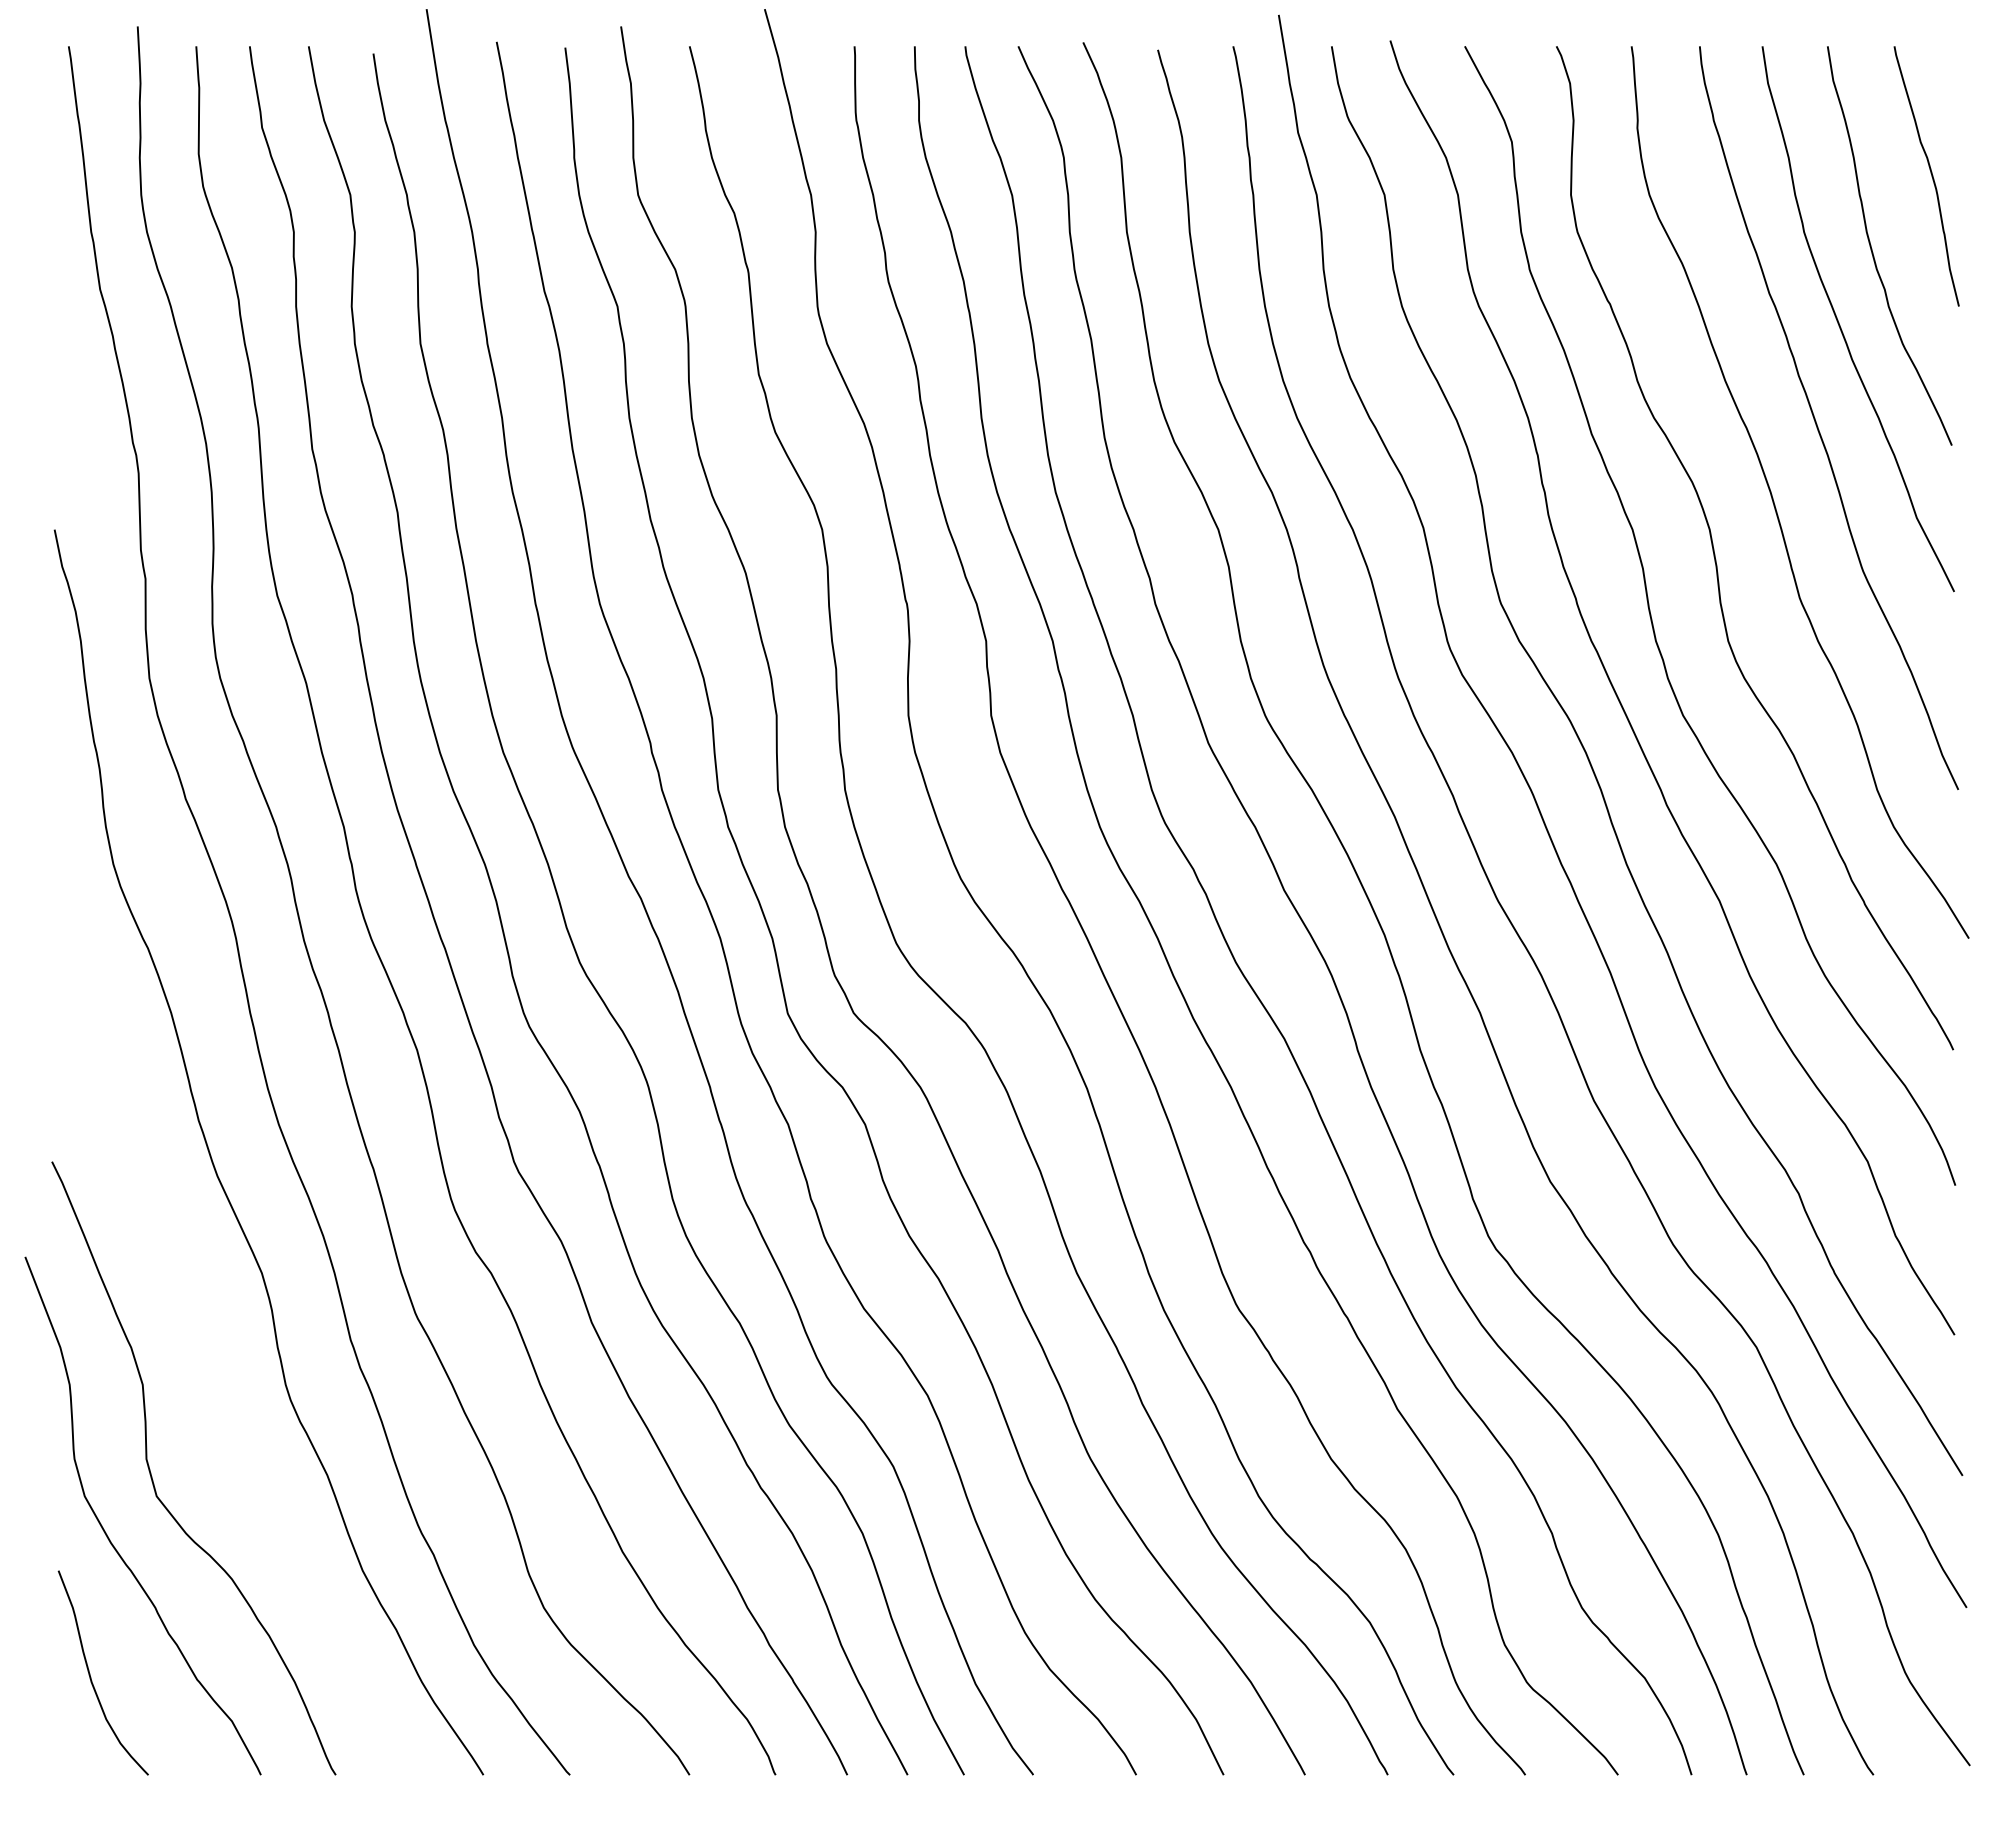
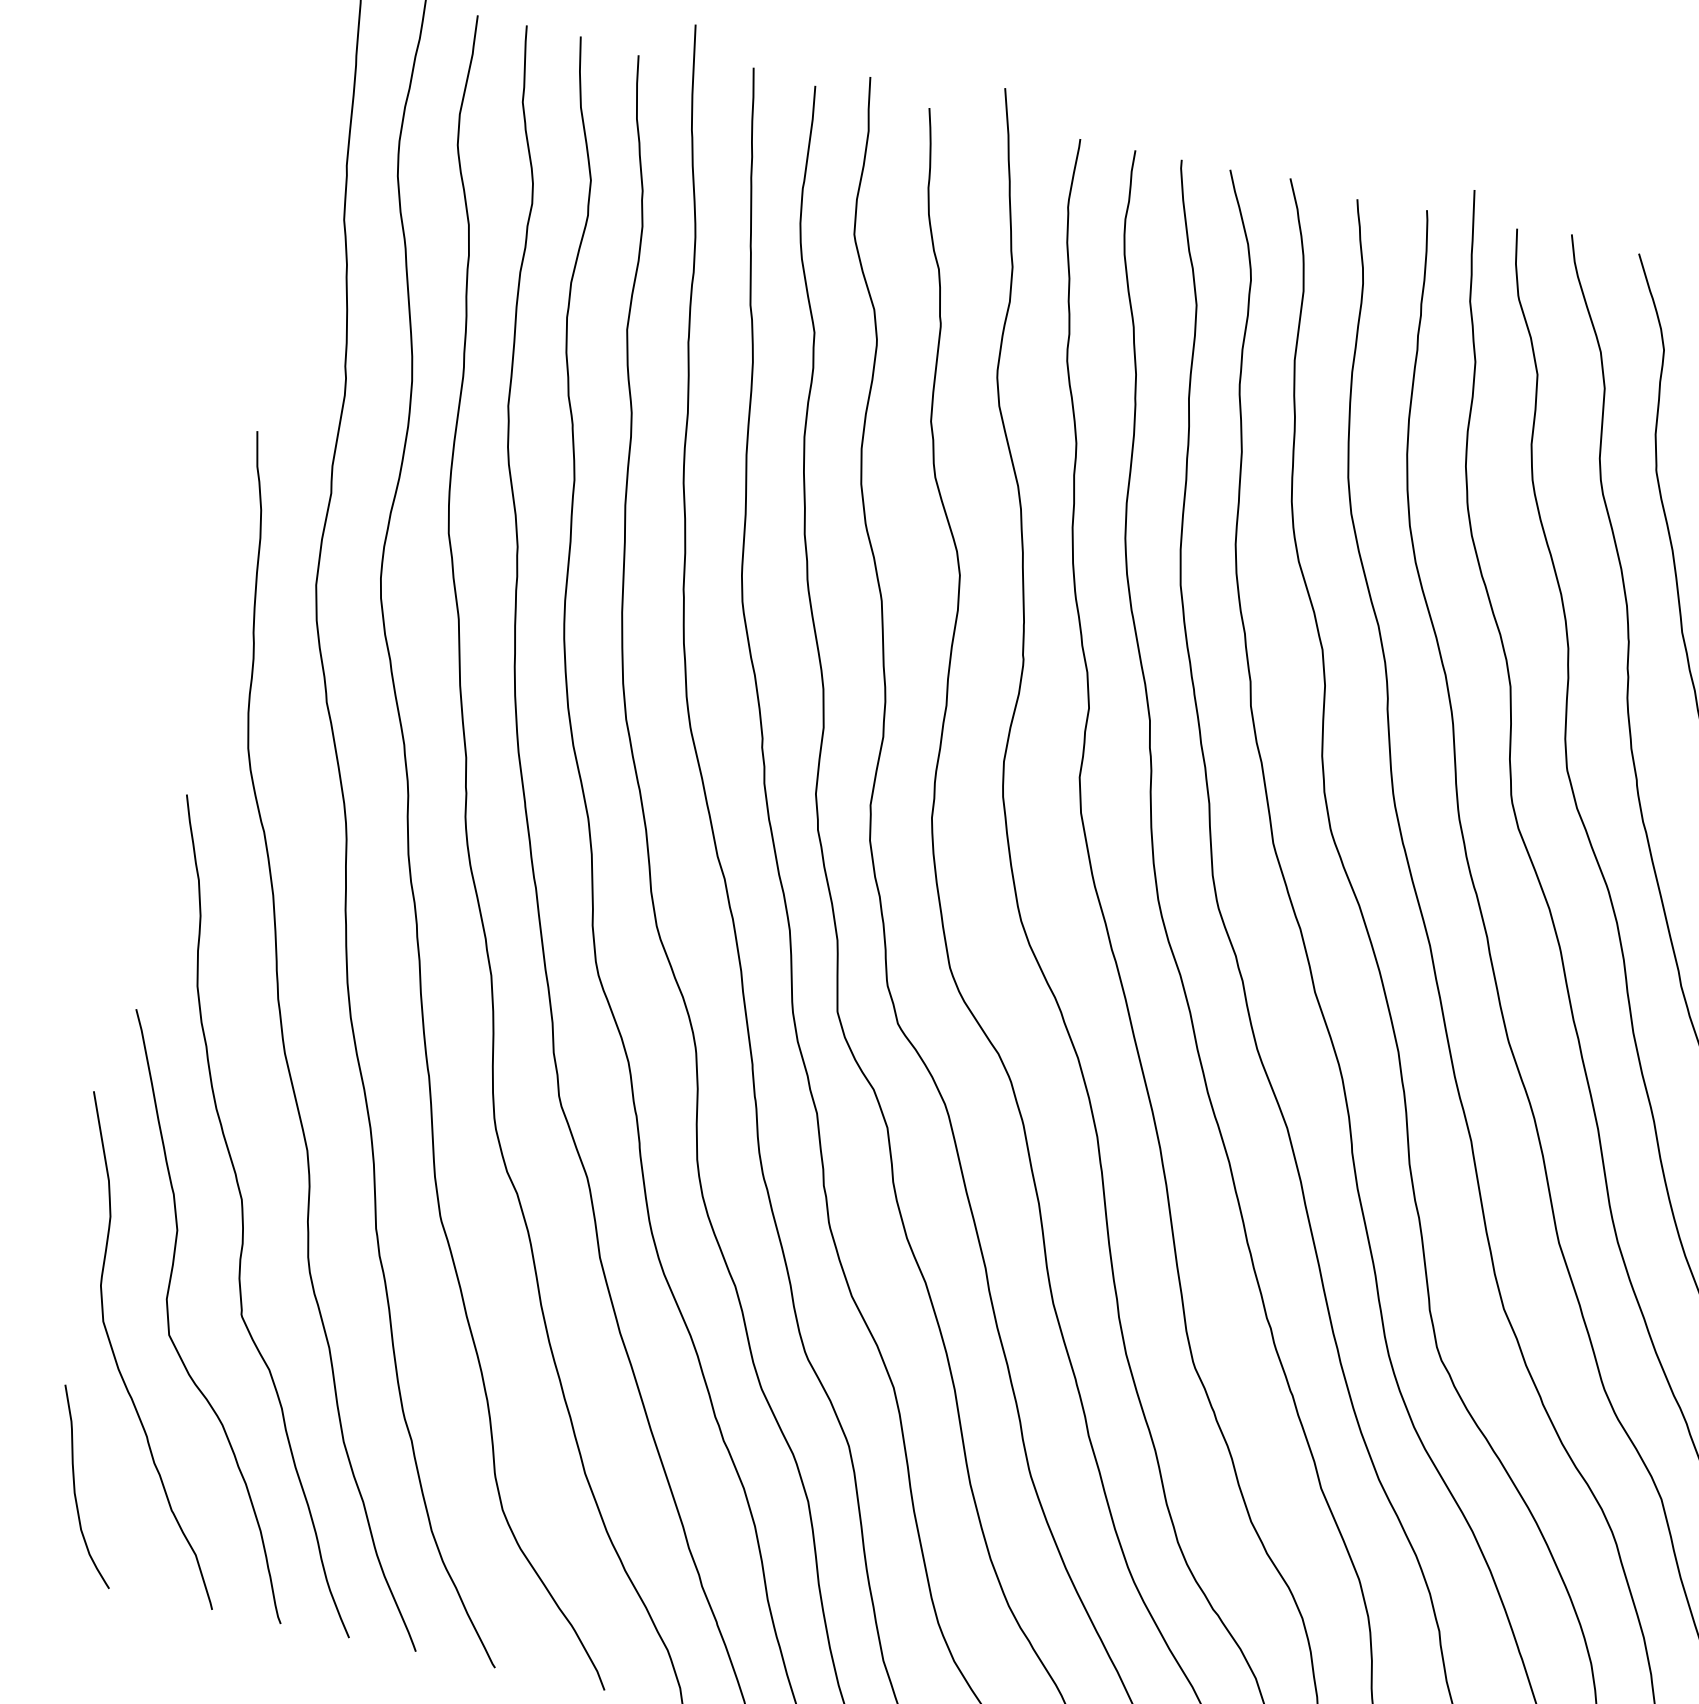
curve: (209, 1356) -> (243, 1217), added

